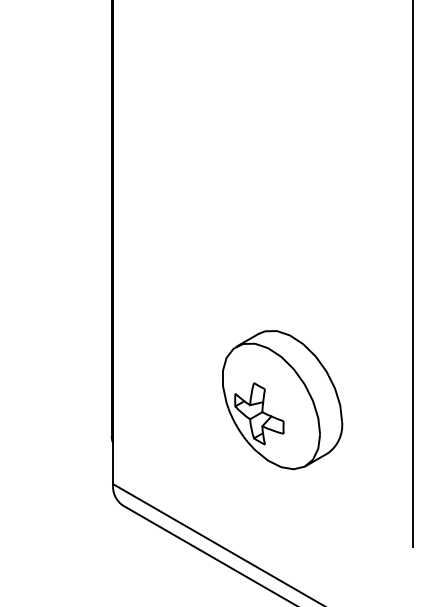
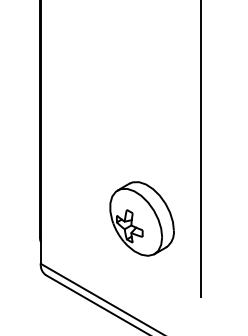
part: (281, 399) -> (141, 218), moved

